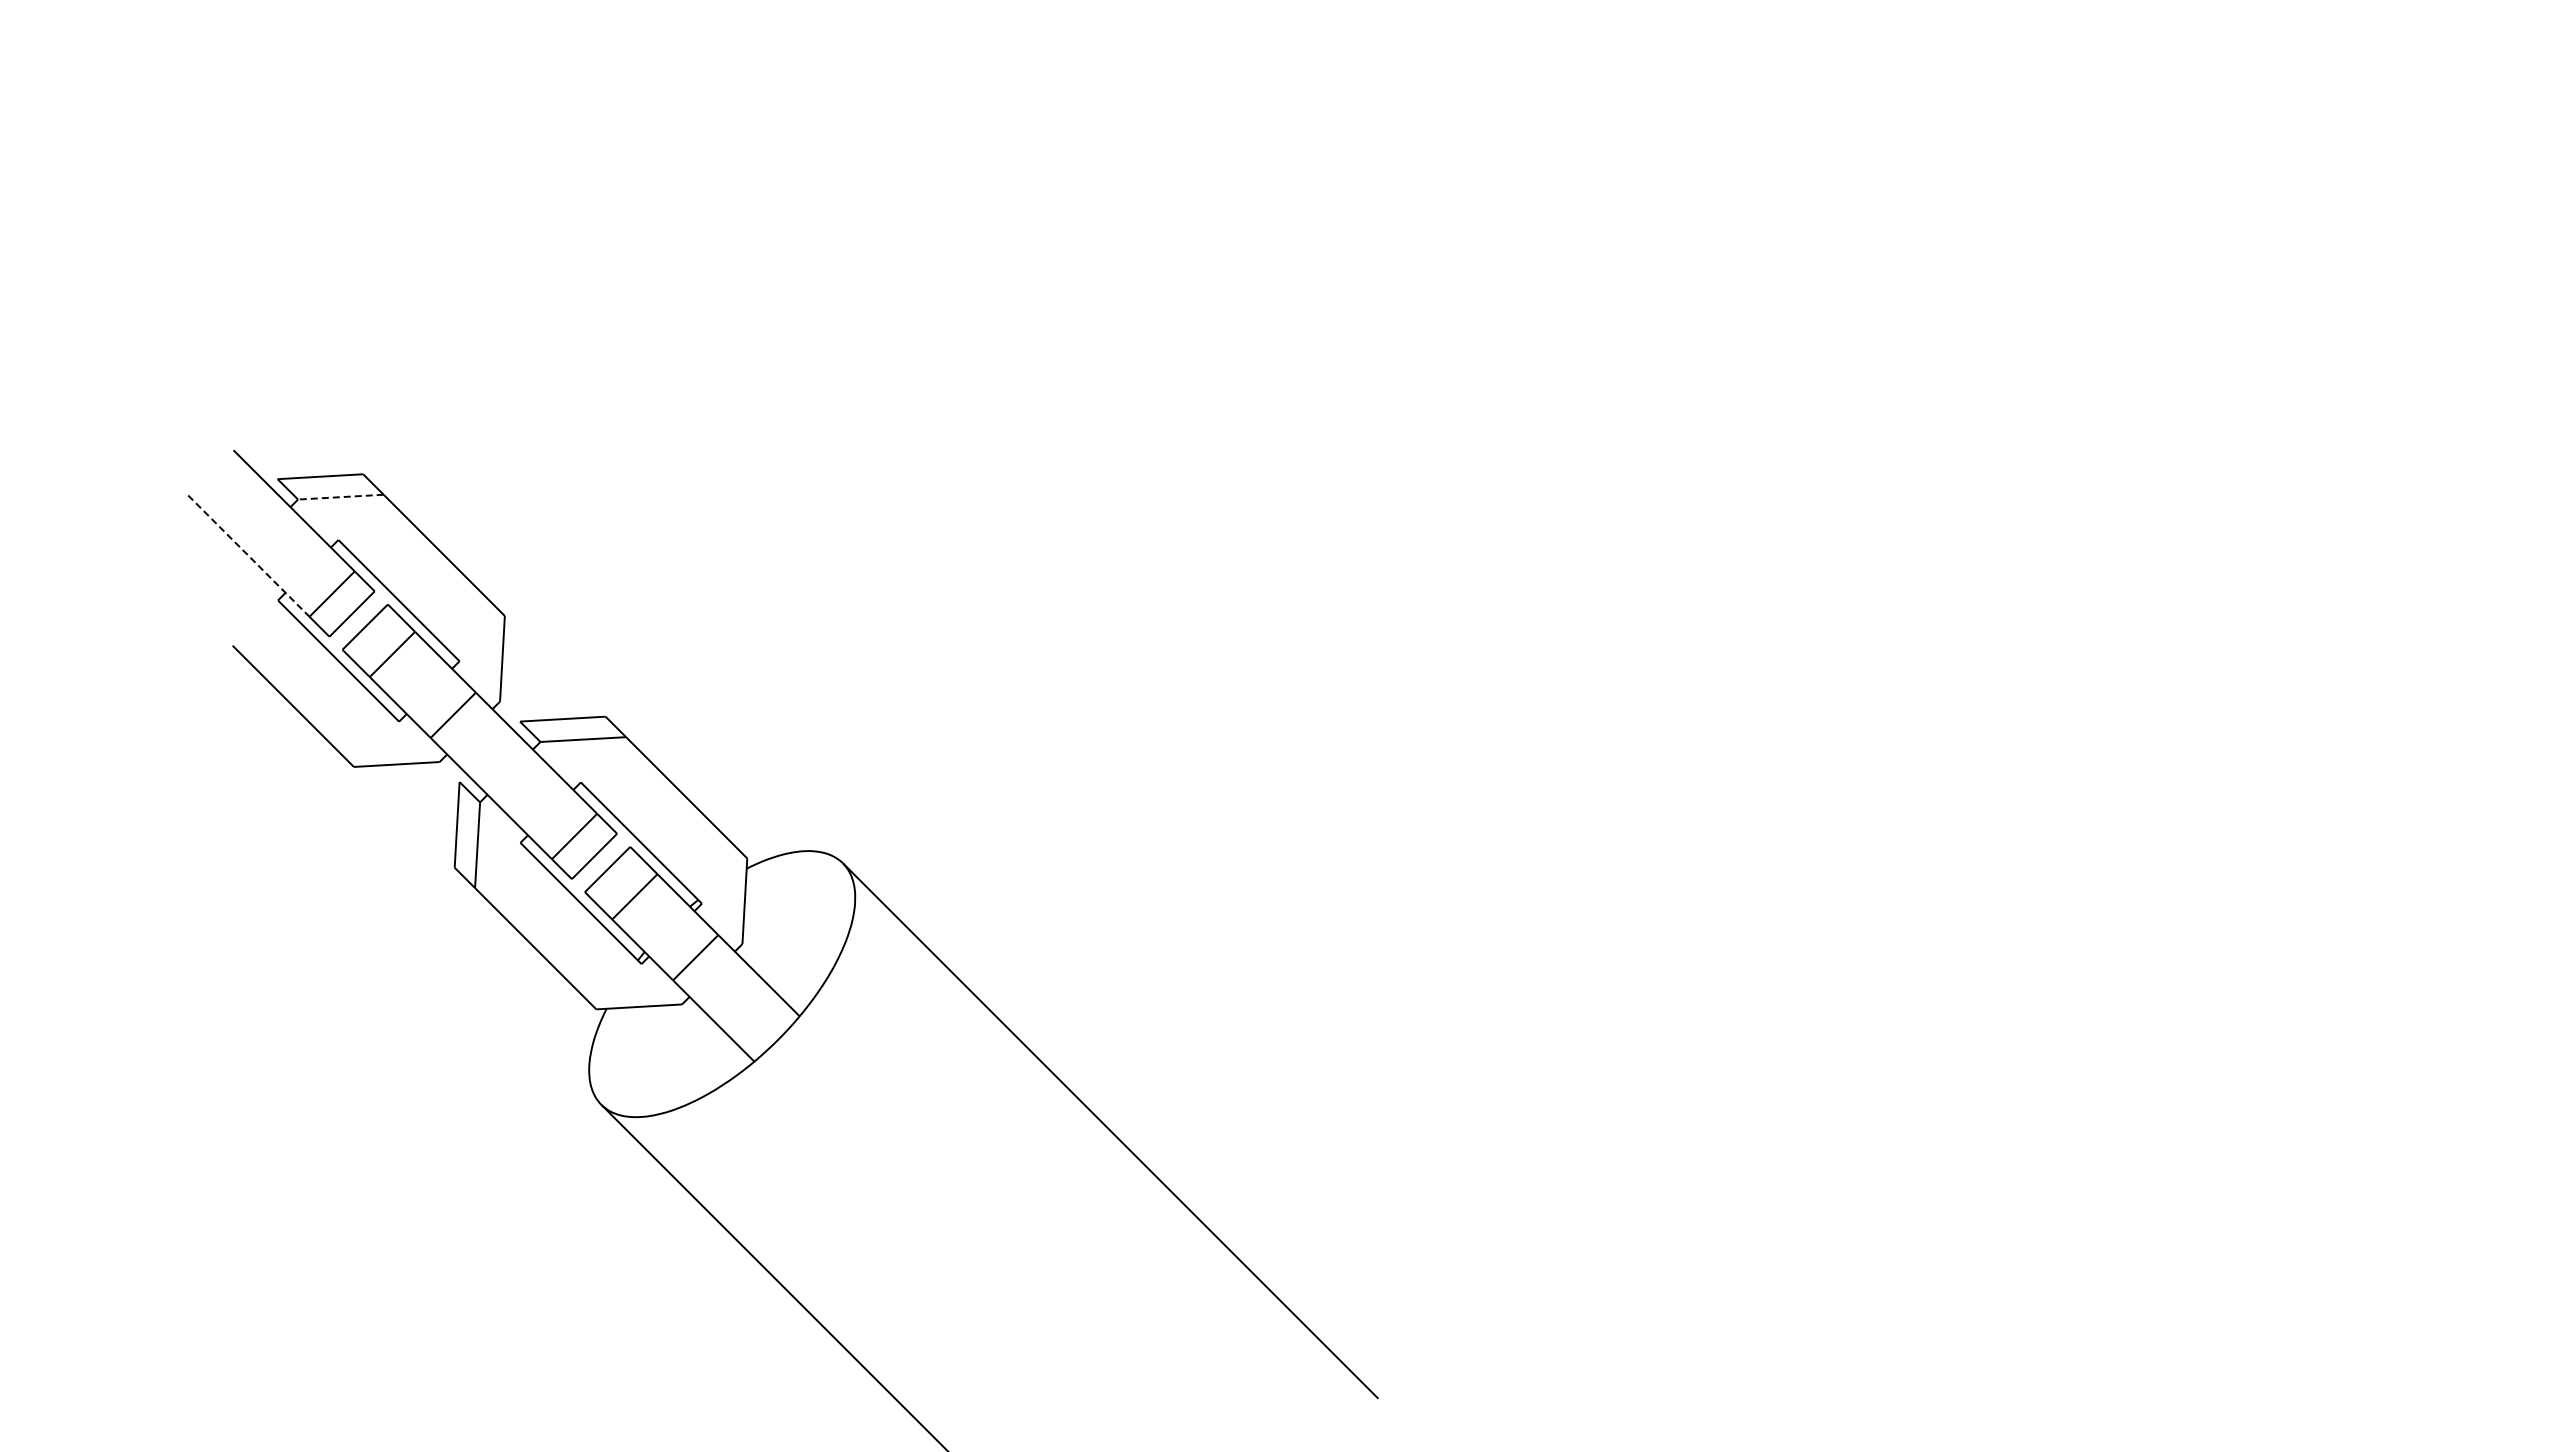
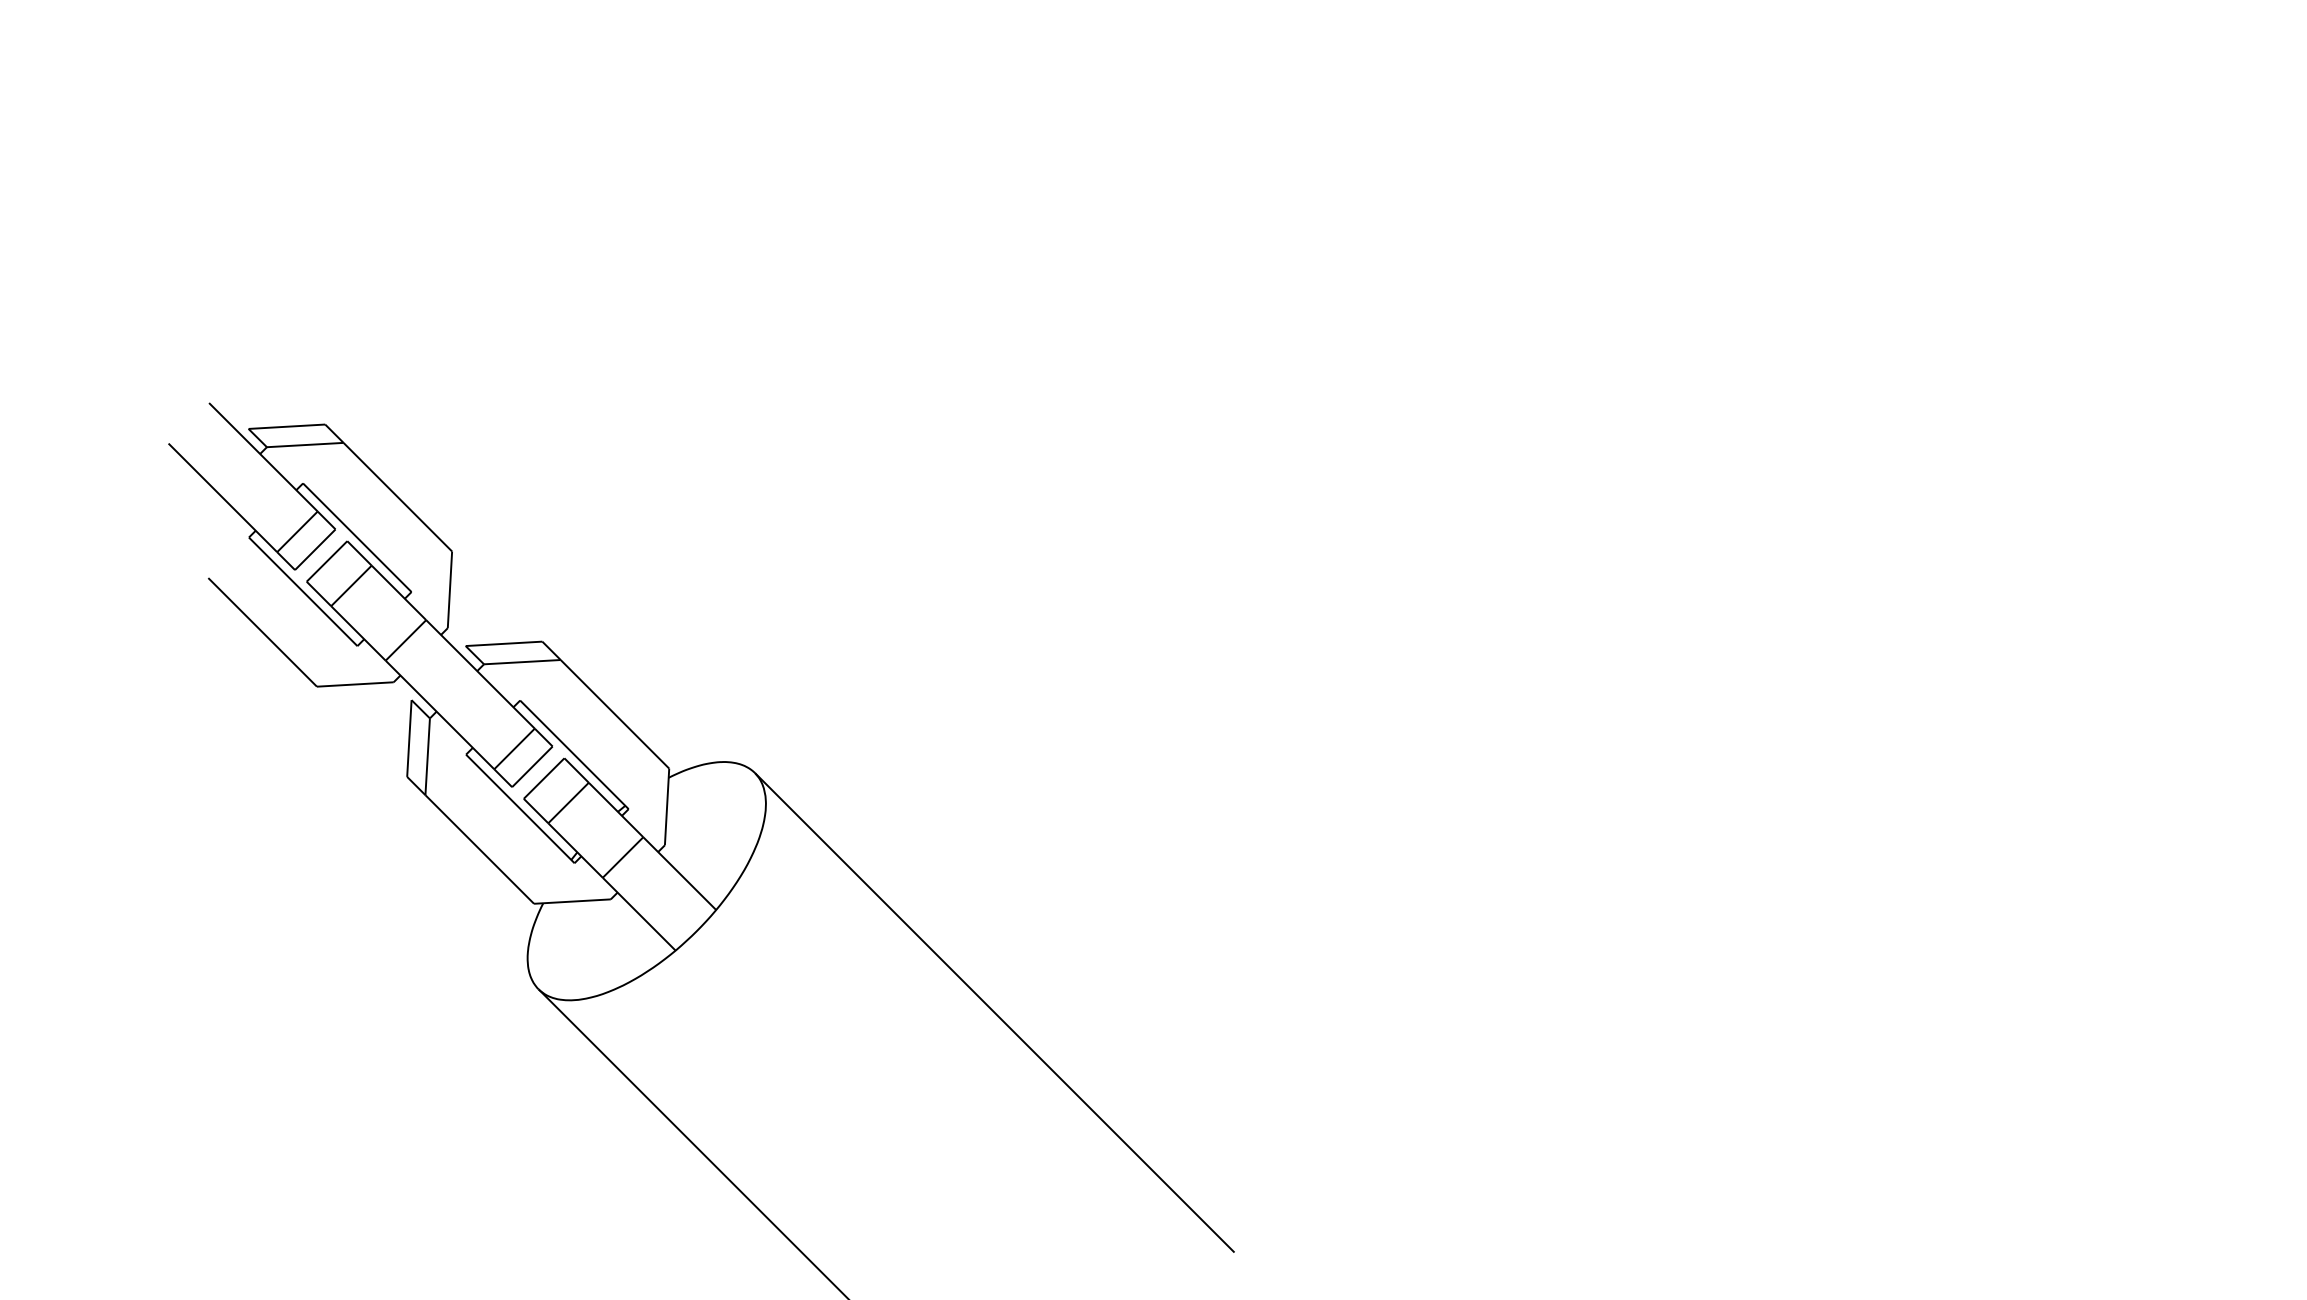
line: (340, 497) -> (304, 445), dashed -> solid
line: (248, 556) -> (222, 498), dashed -> solid

